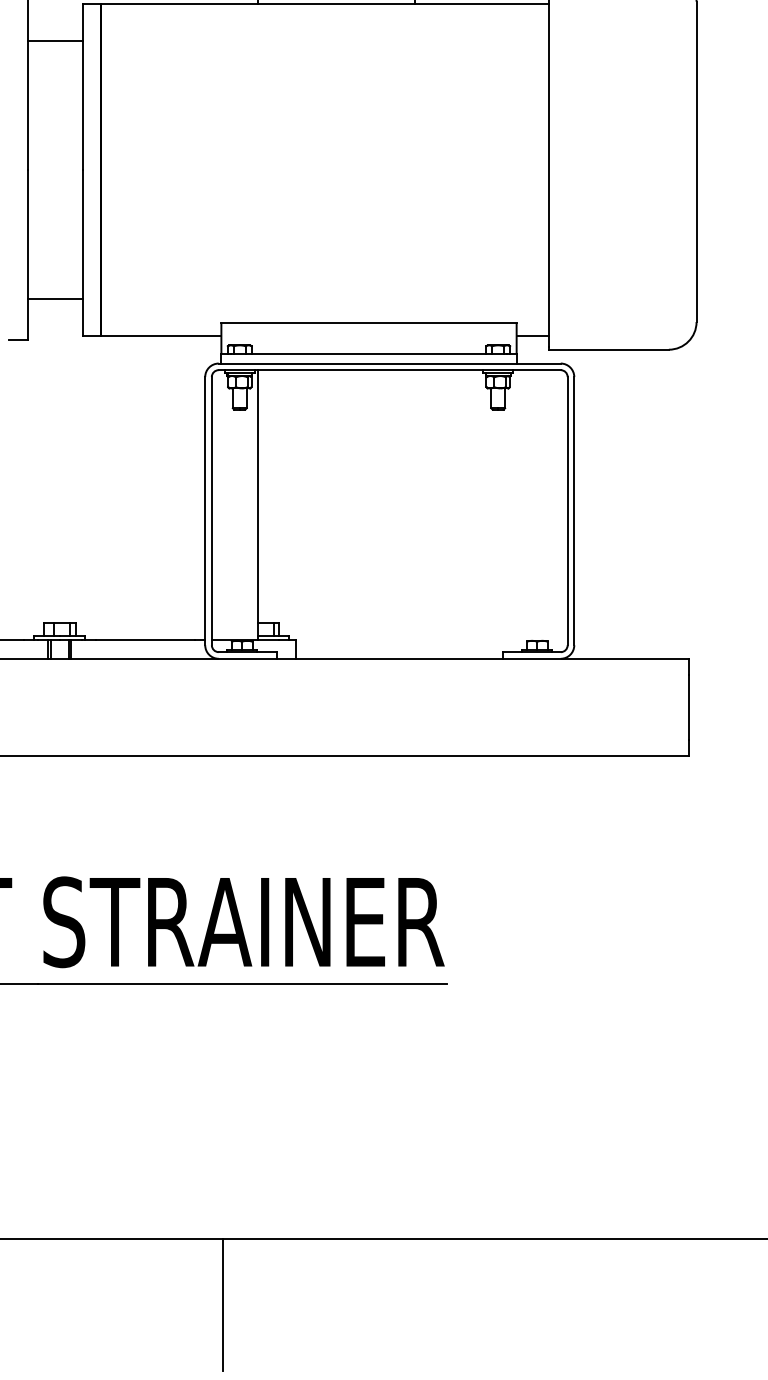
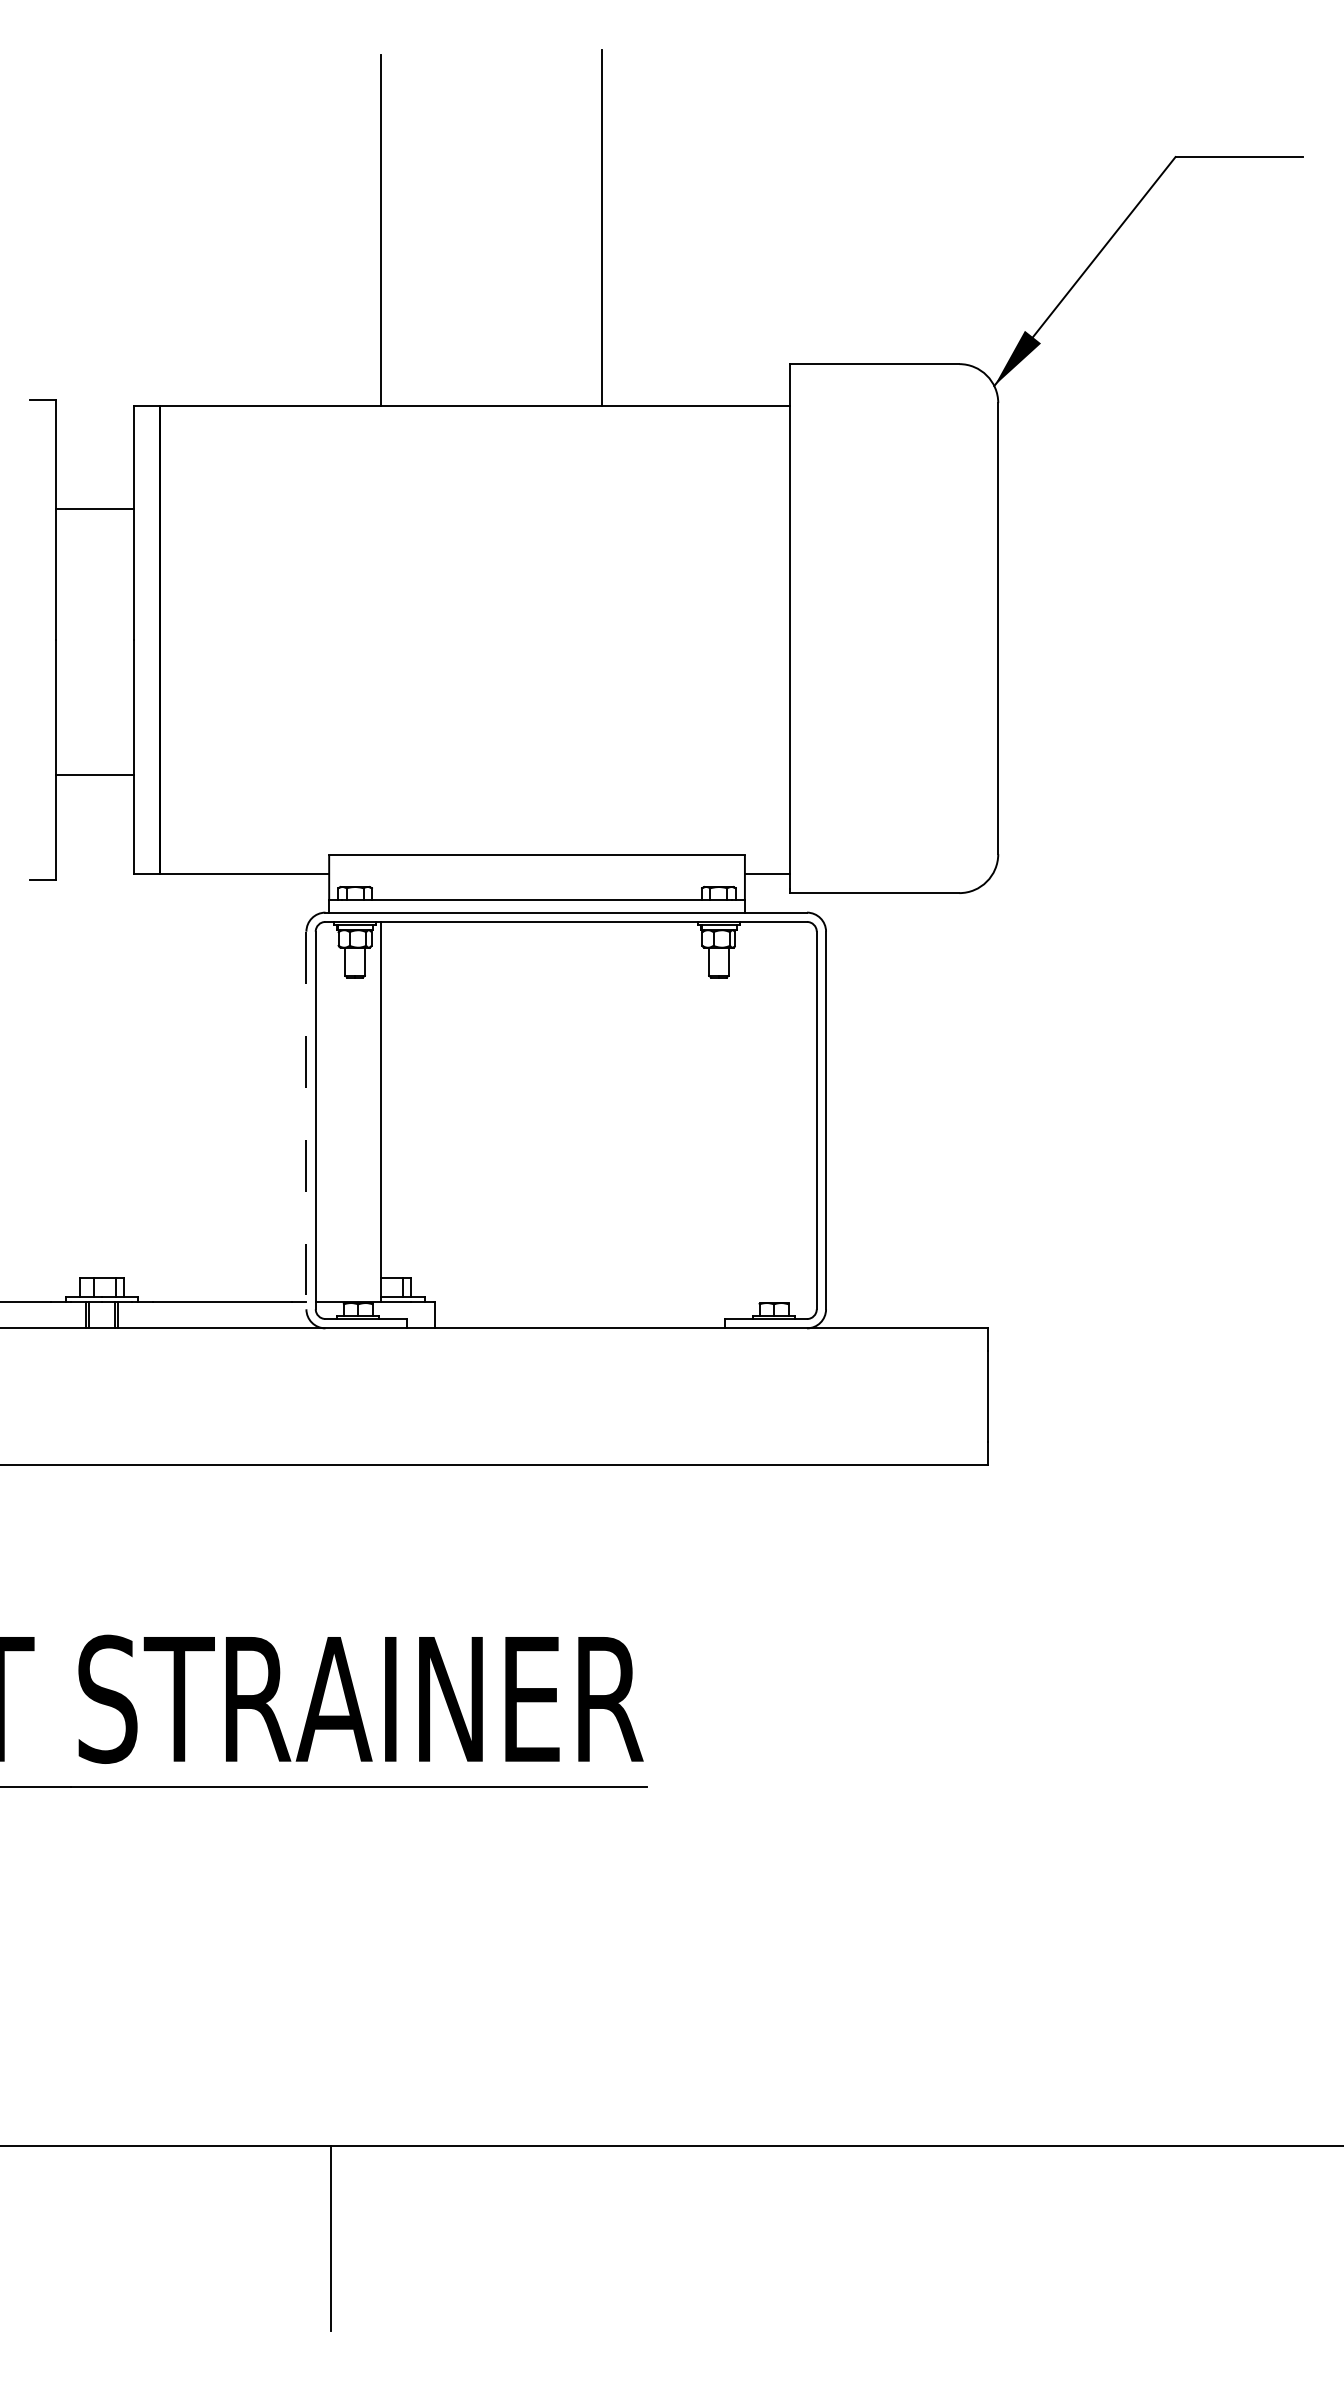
line: (55, 40) -> (95, 508), moved
line: (55, 298) -> (95, 774), moved
line: (205, 511) -> (306, 1120), solid -> dashed

